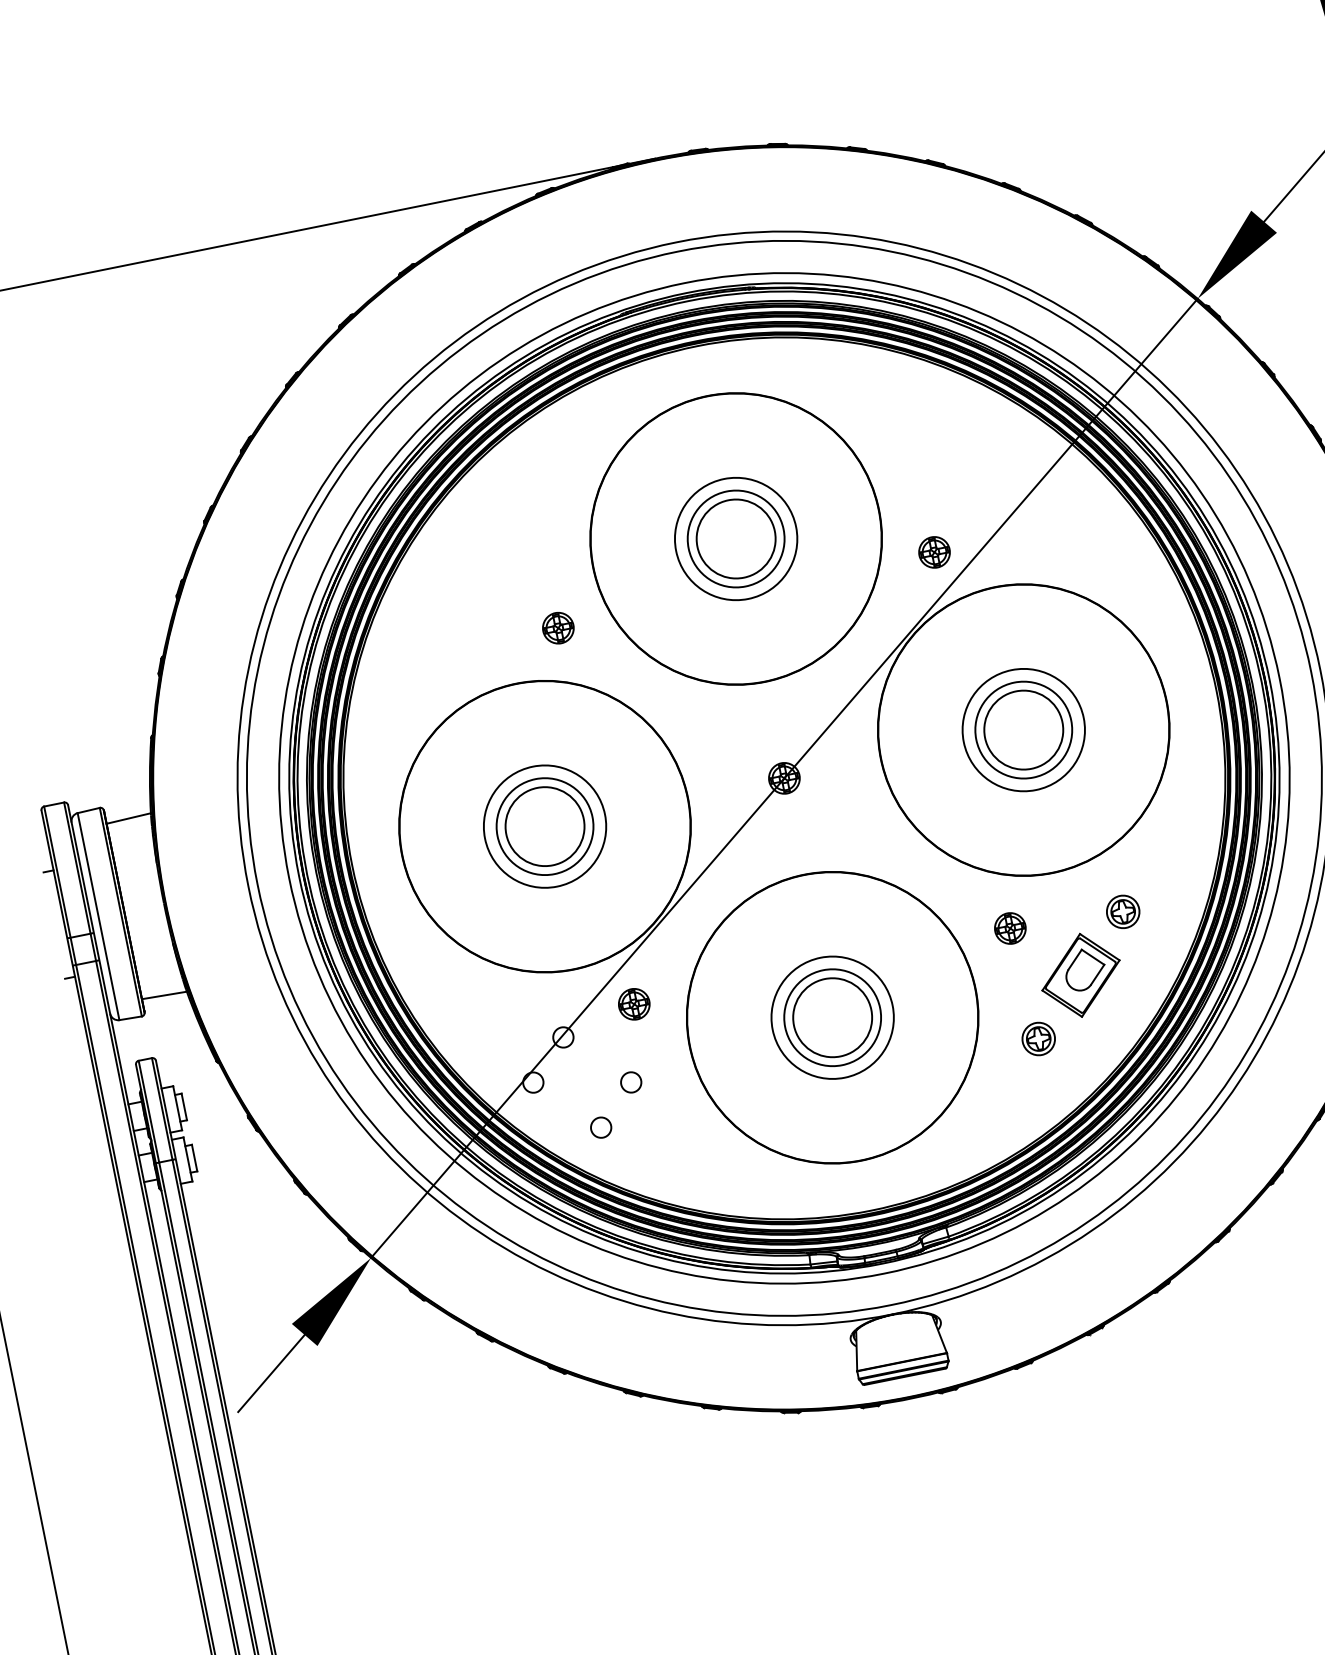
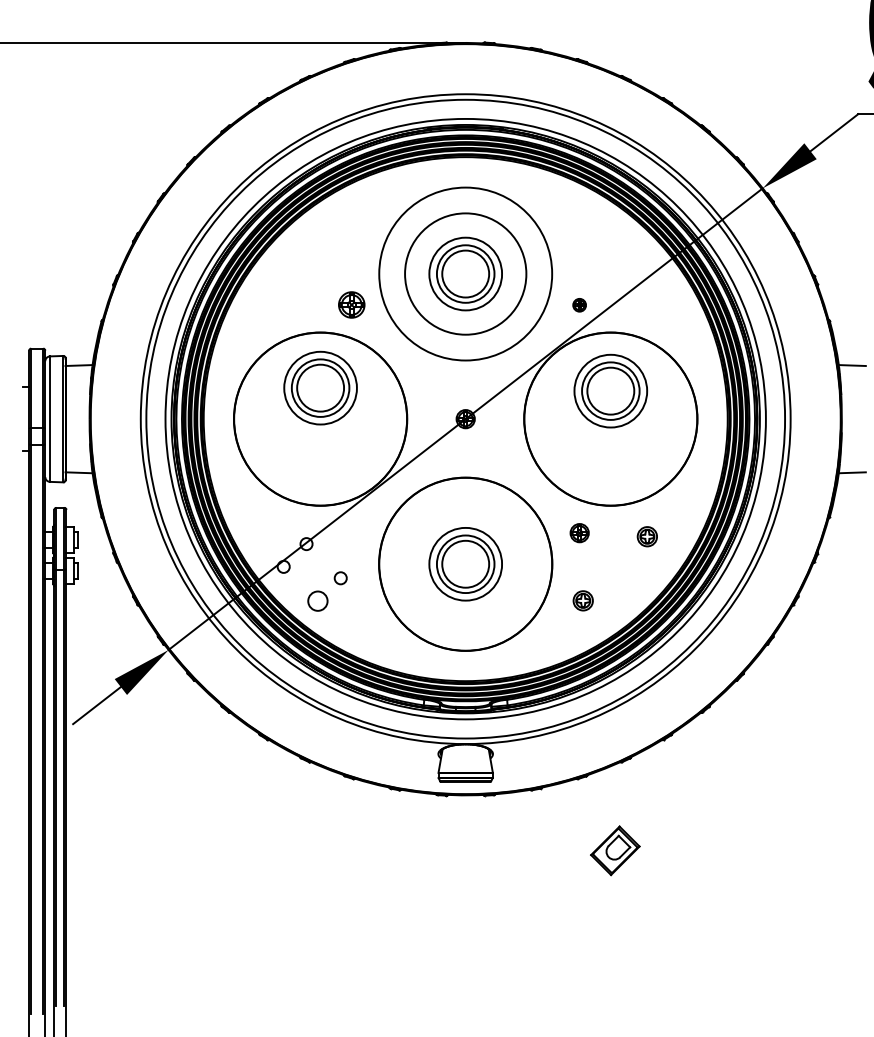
circle: (735, 538) -> (465, 273), size x0.7
part: (934, 553) -> (579, 305), size x0.7
part: (558, 628) -> (351, 305), size x1.4
part: (1023, 729) -> (610, 390), moved
part: (544, 825) -> (320, 387), moved
part: (1081, 974) -> (615, 850), moved
part: (634, 1004) -> (351, 533), removed
circle: (600, 1126) -> (317, 600), size x1.6

